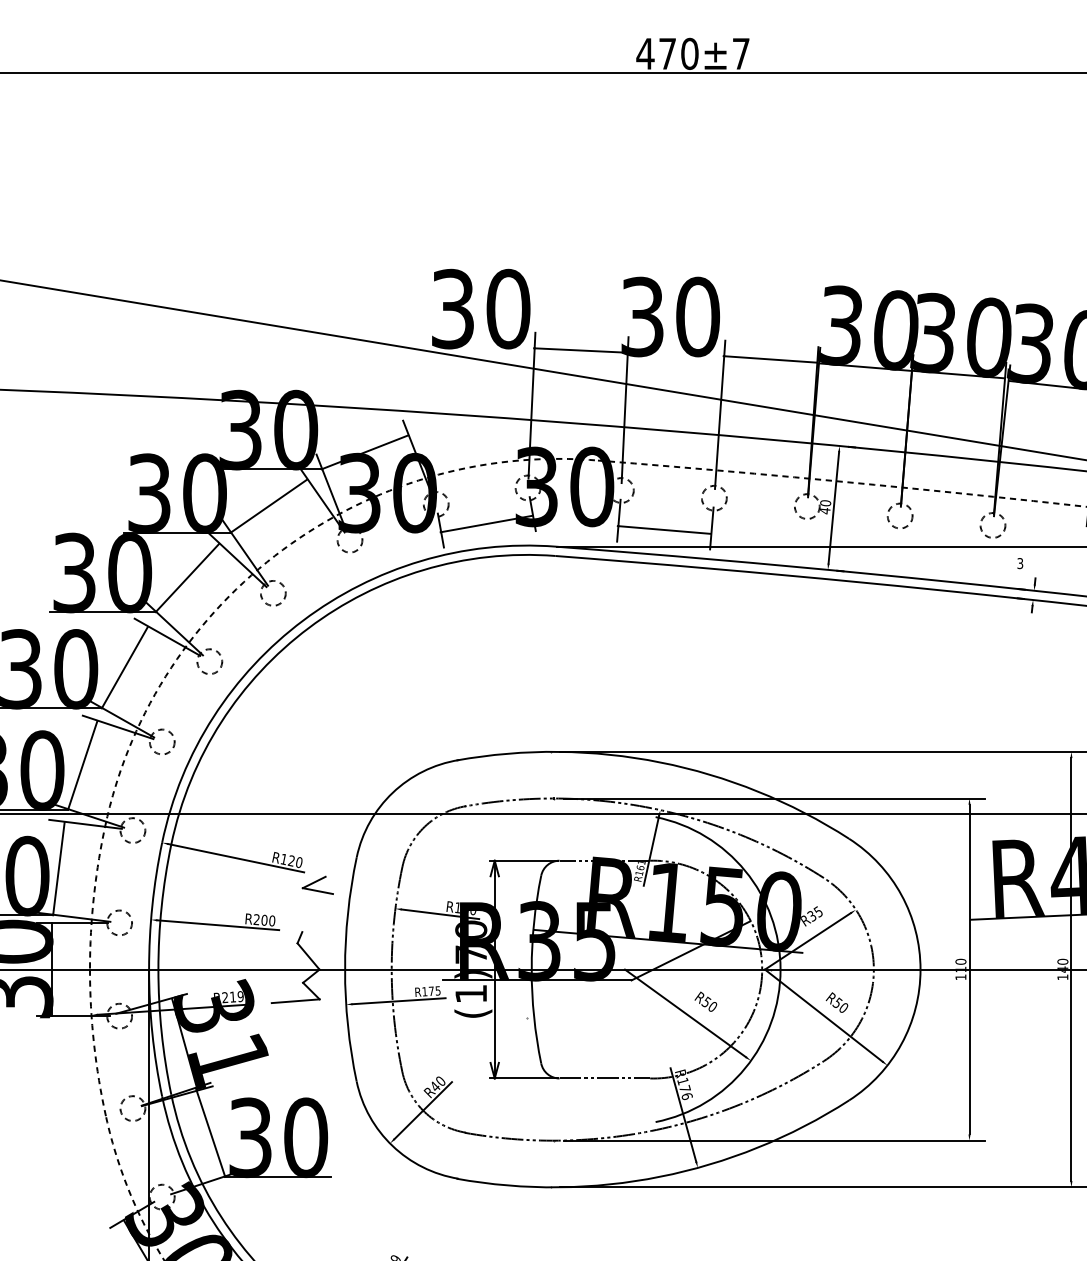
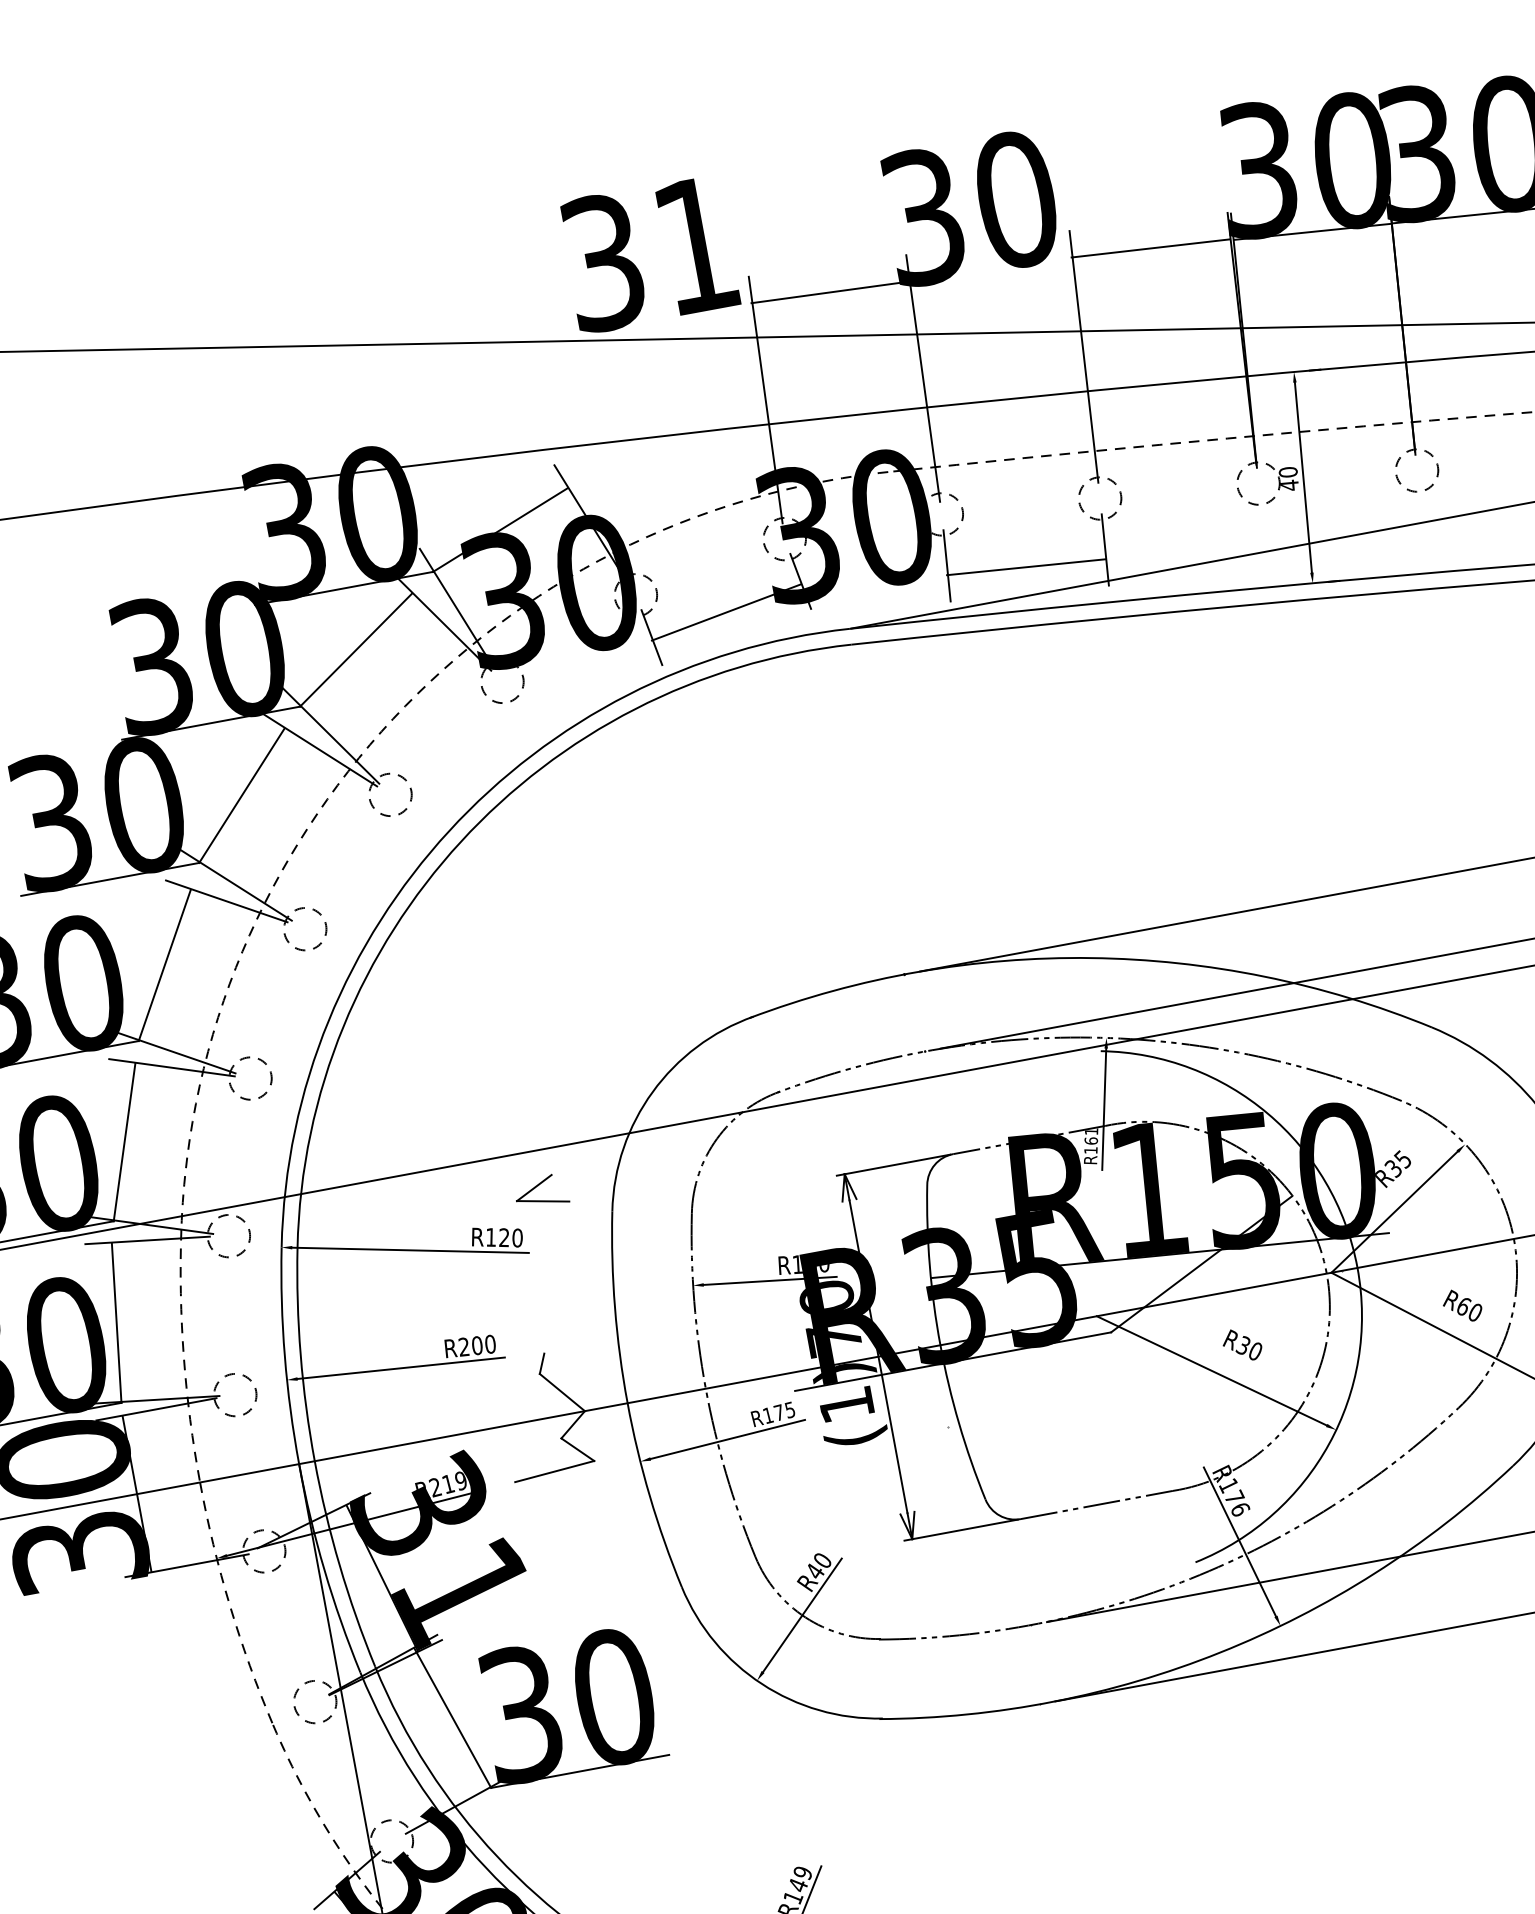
text: (508, 308) -> (696, 244), 30 -> 31
part: (317, 884) -> (540, 1190), moved
text: (707, 1002) -> (1245, 1345), R50 -> R30
text: (837, 1002) -> (1463, 1305), R50 -> R60

